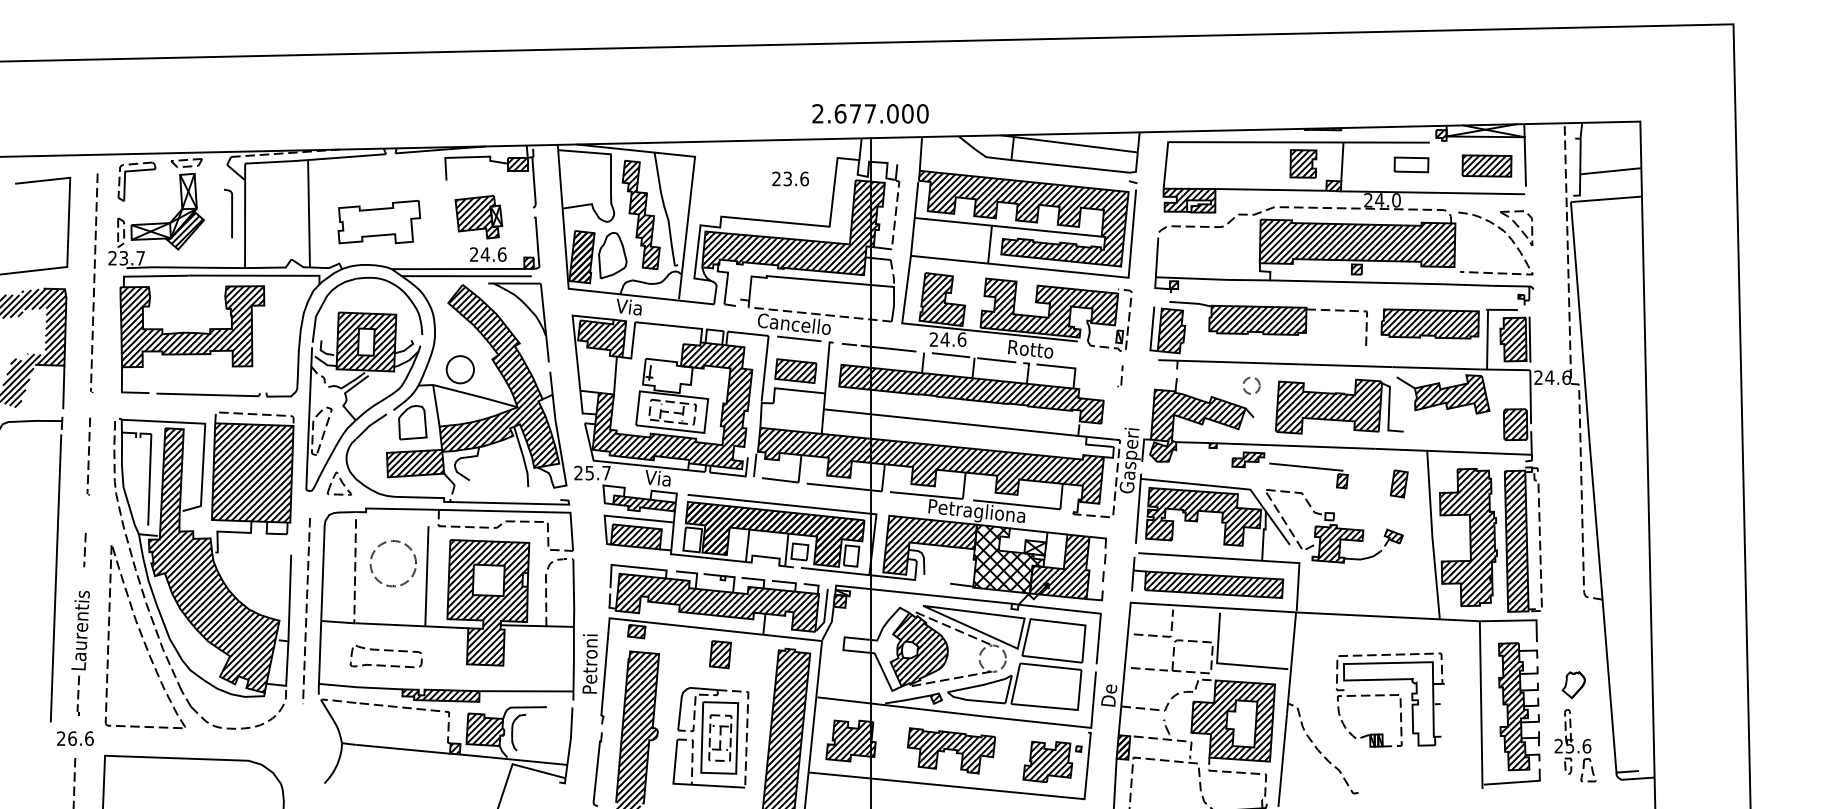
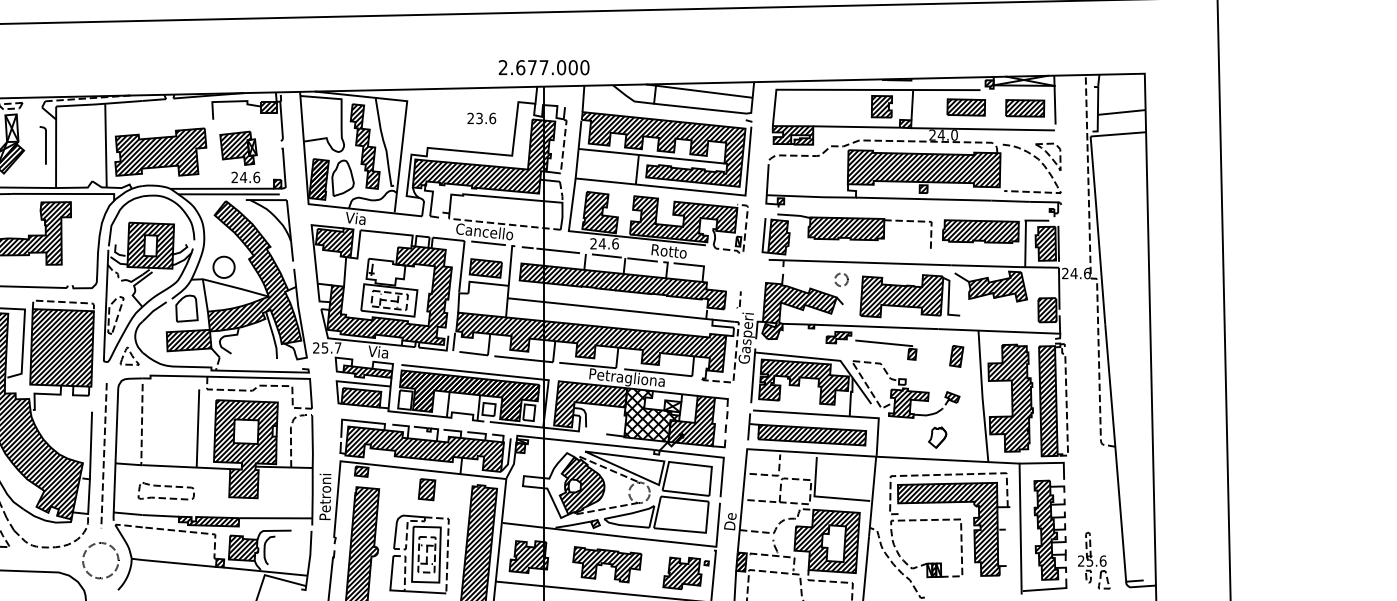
part: (1411, 164) -> (966, 107), size x1.43
part: (379, 221) -> (160, 151), size x1.43
part: (1120, 376) -> (739, 299), moved
part: (374, 553) -> (86, 552), moved
part: (1573, 685) -> (937, 438), moved
part: (1390, 699) -> (949, 524), size x1.43

